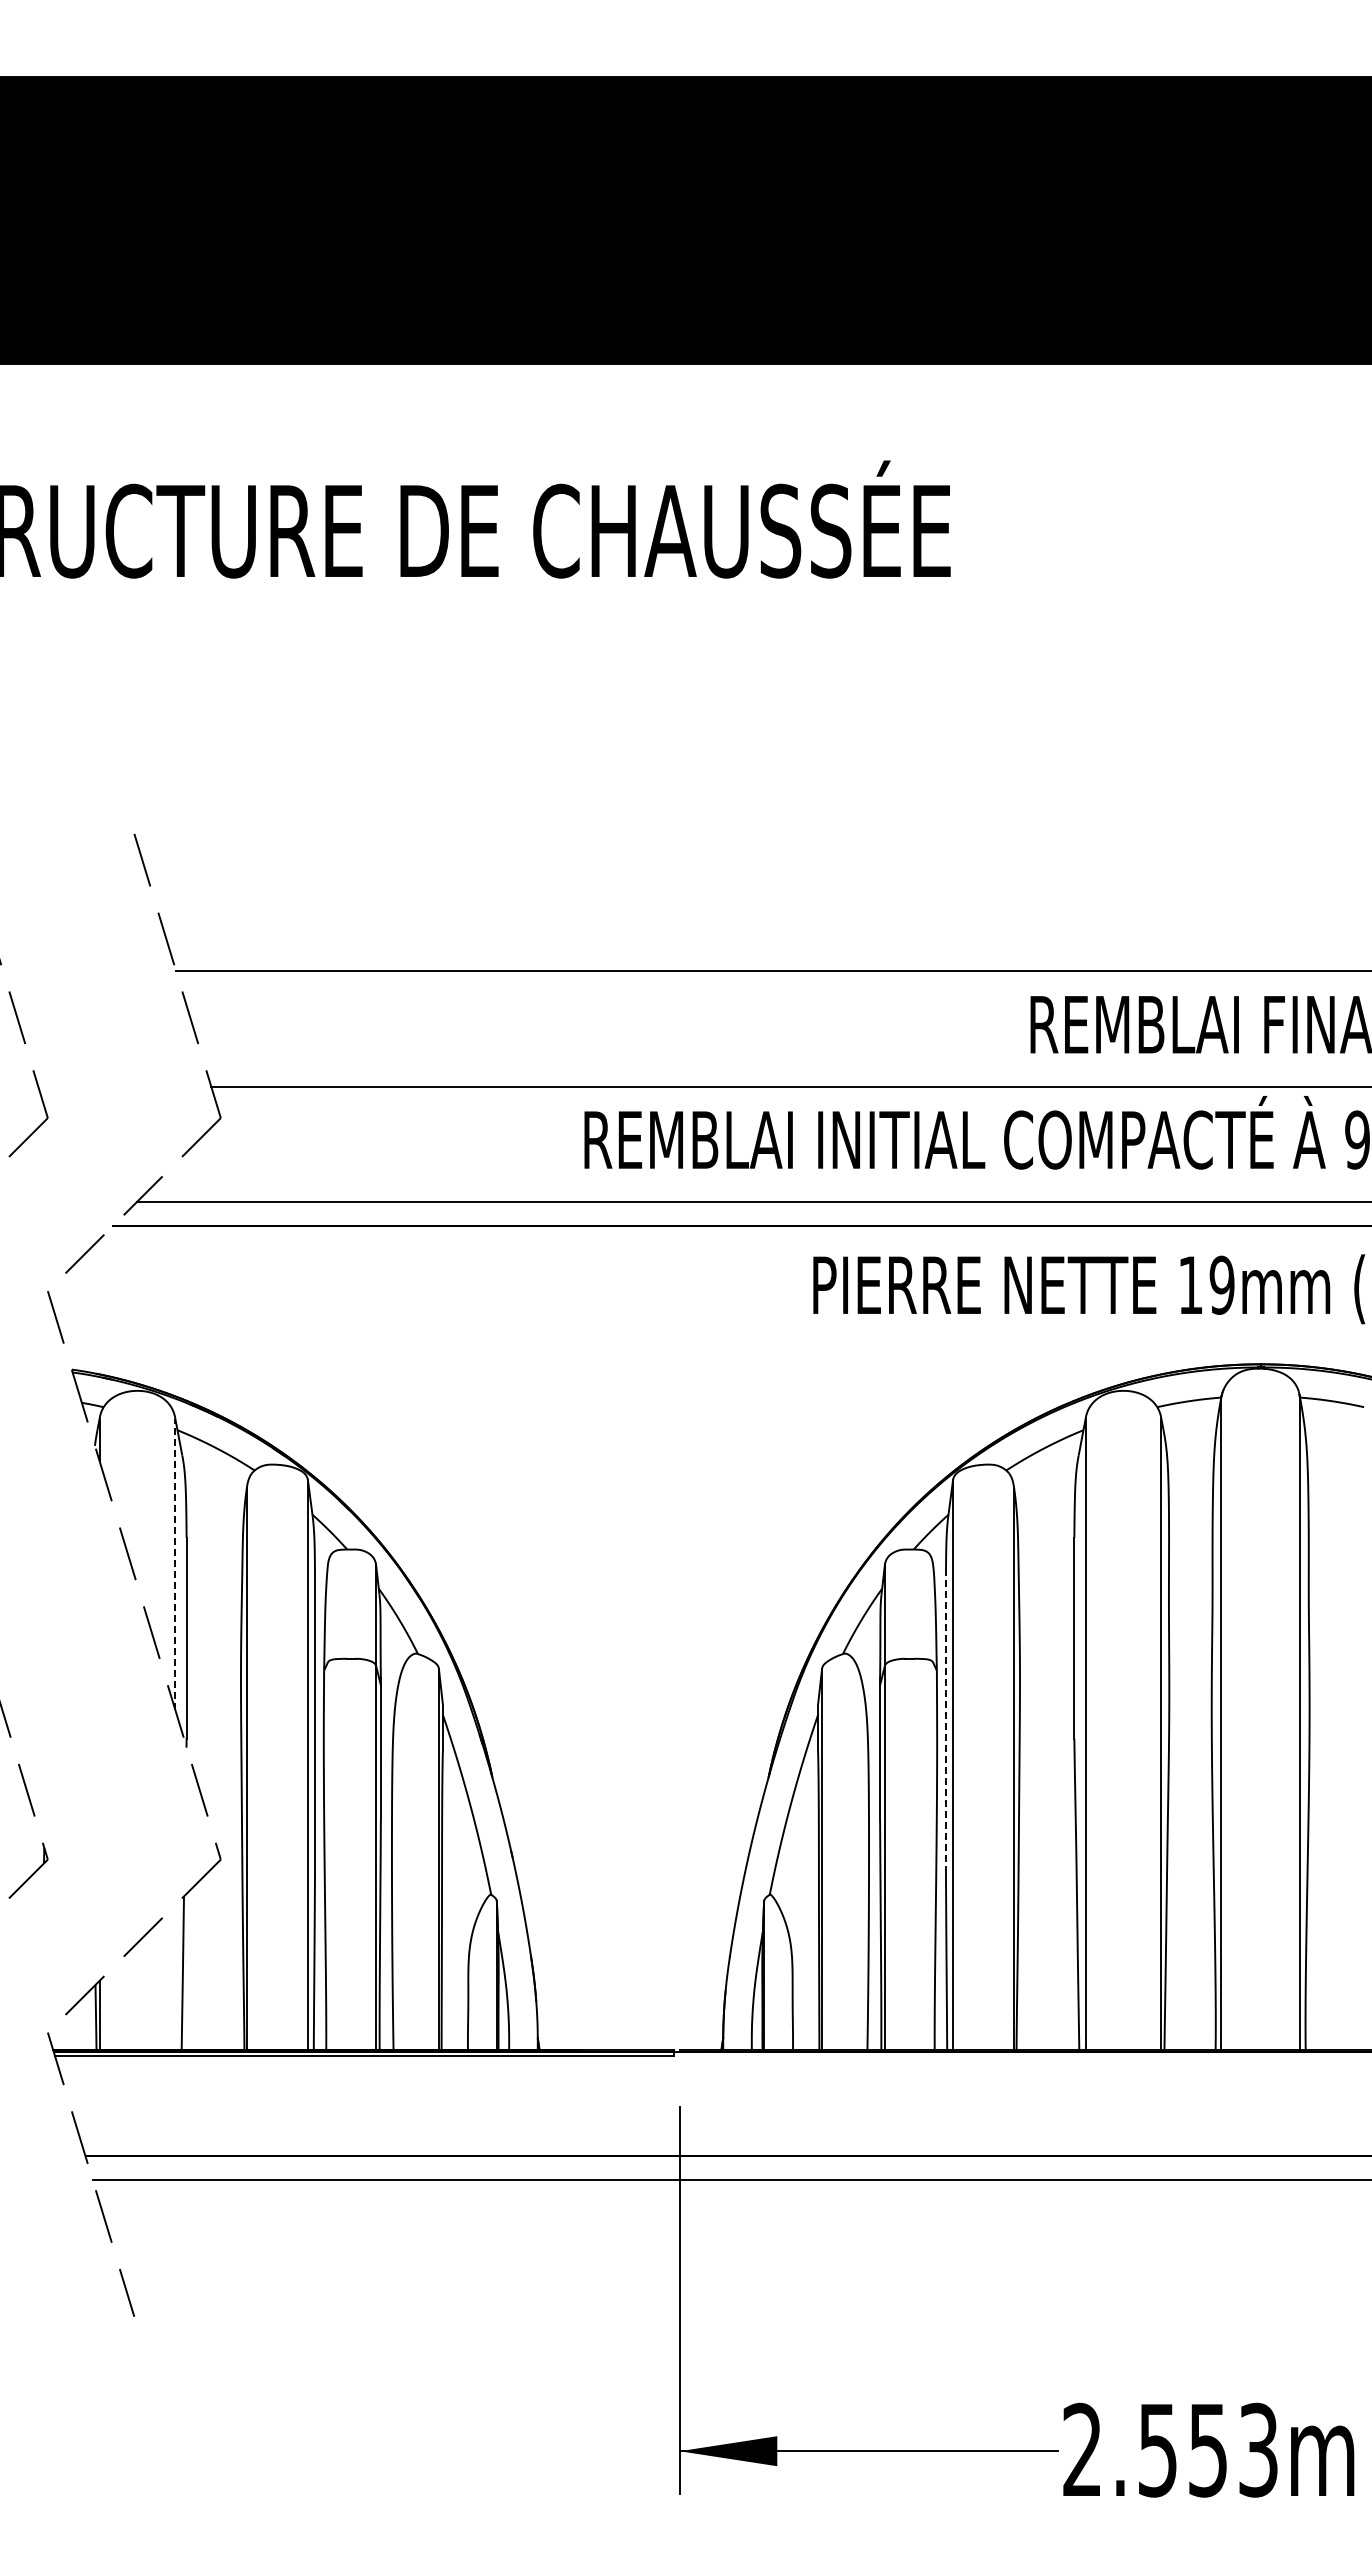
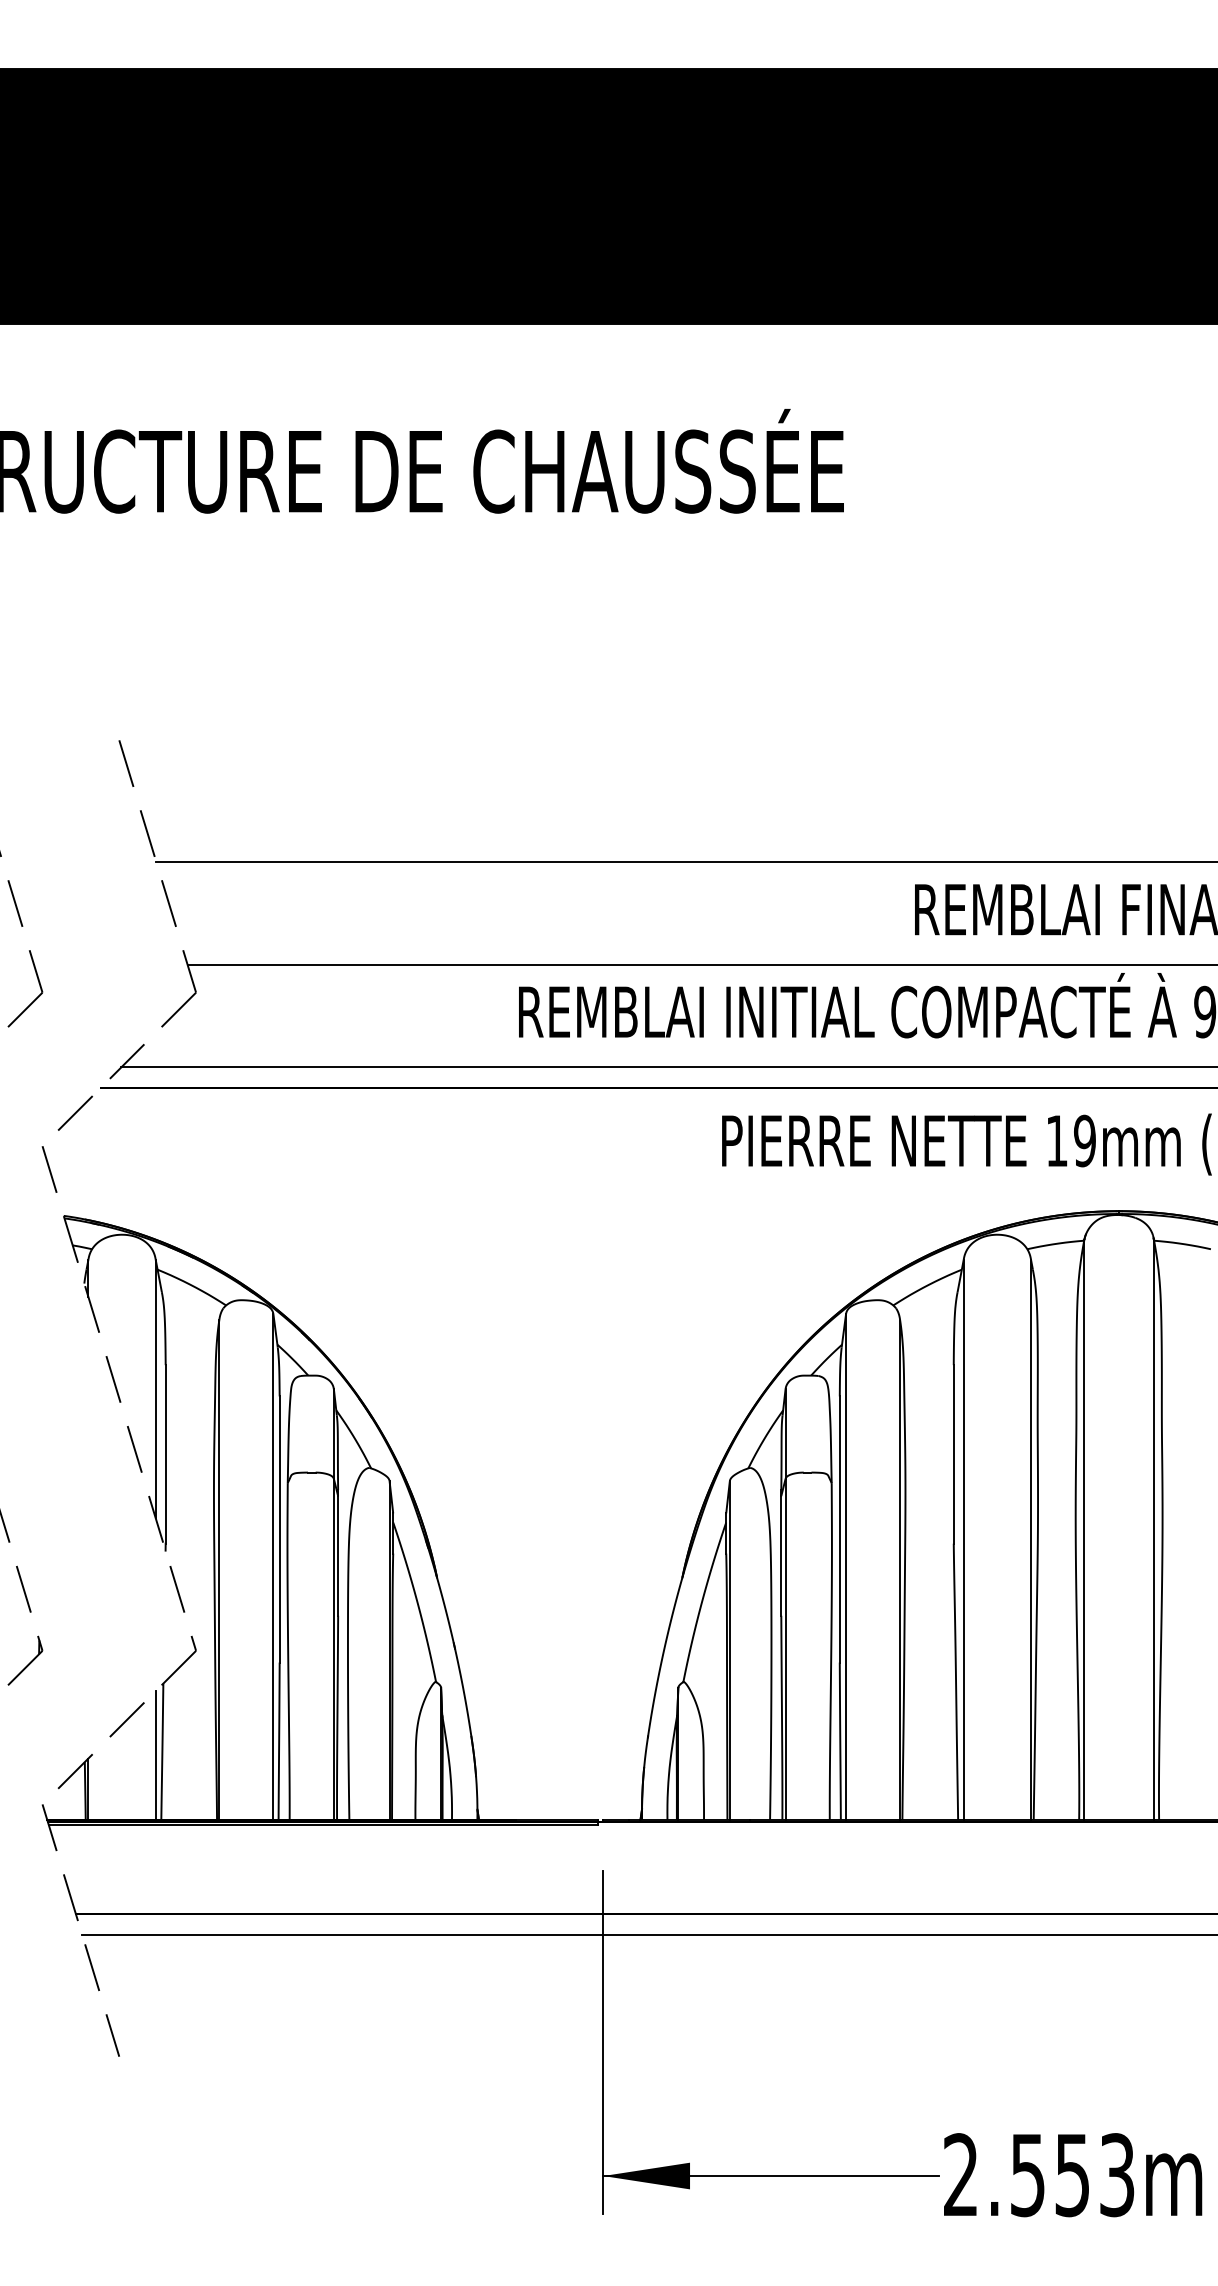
line: (175, 1564) -> (155, 1388), dashed -> solid
line: (945, 1722) -> (839, 1529), dashed -> solid
line: (175, 1977) -> (155, 1755), added

